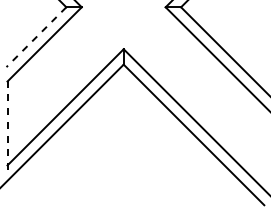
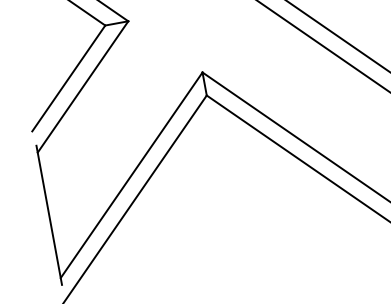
line: (36, 37) -> (68, 78), dashed -> solid
line: (7, 123) -> (49, 215), dashed -> solid

